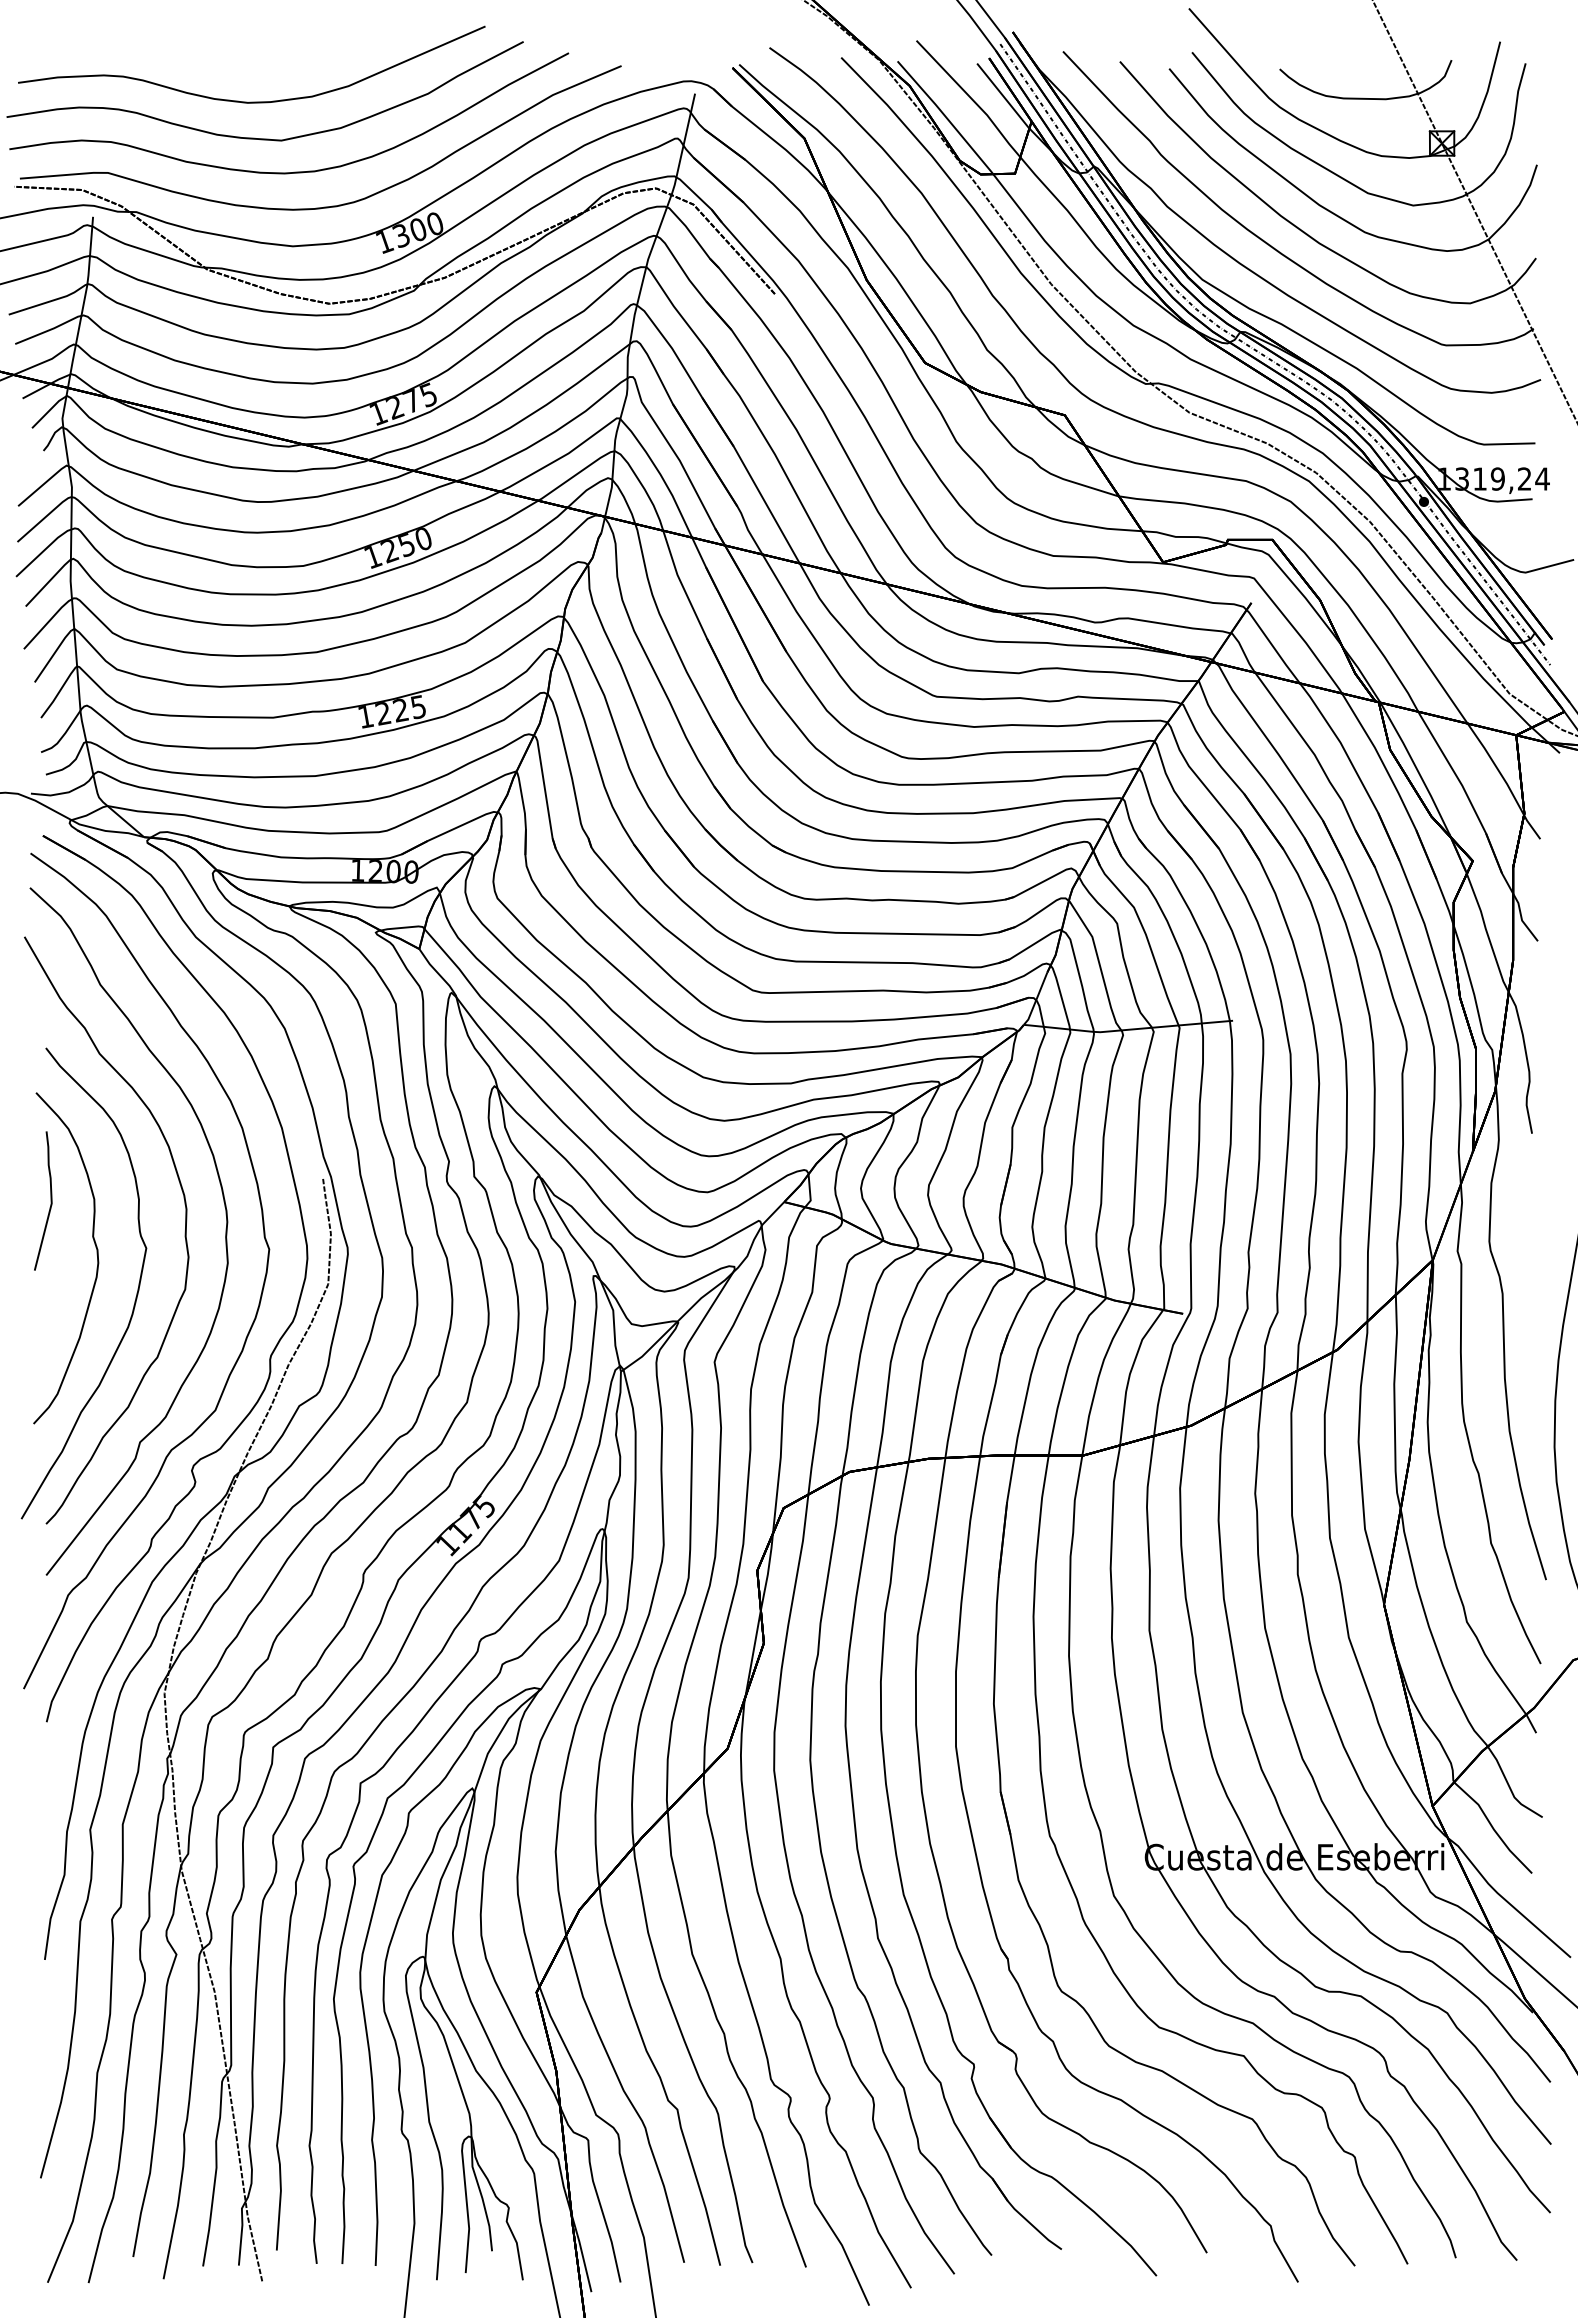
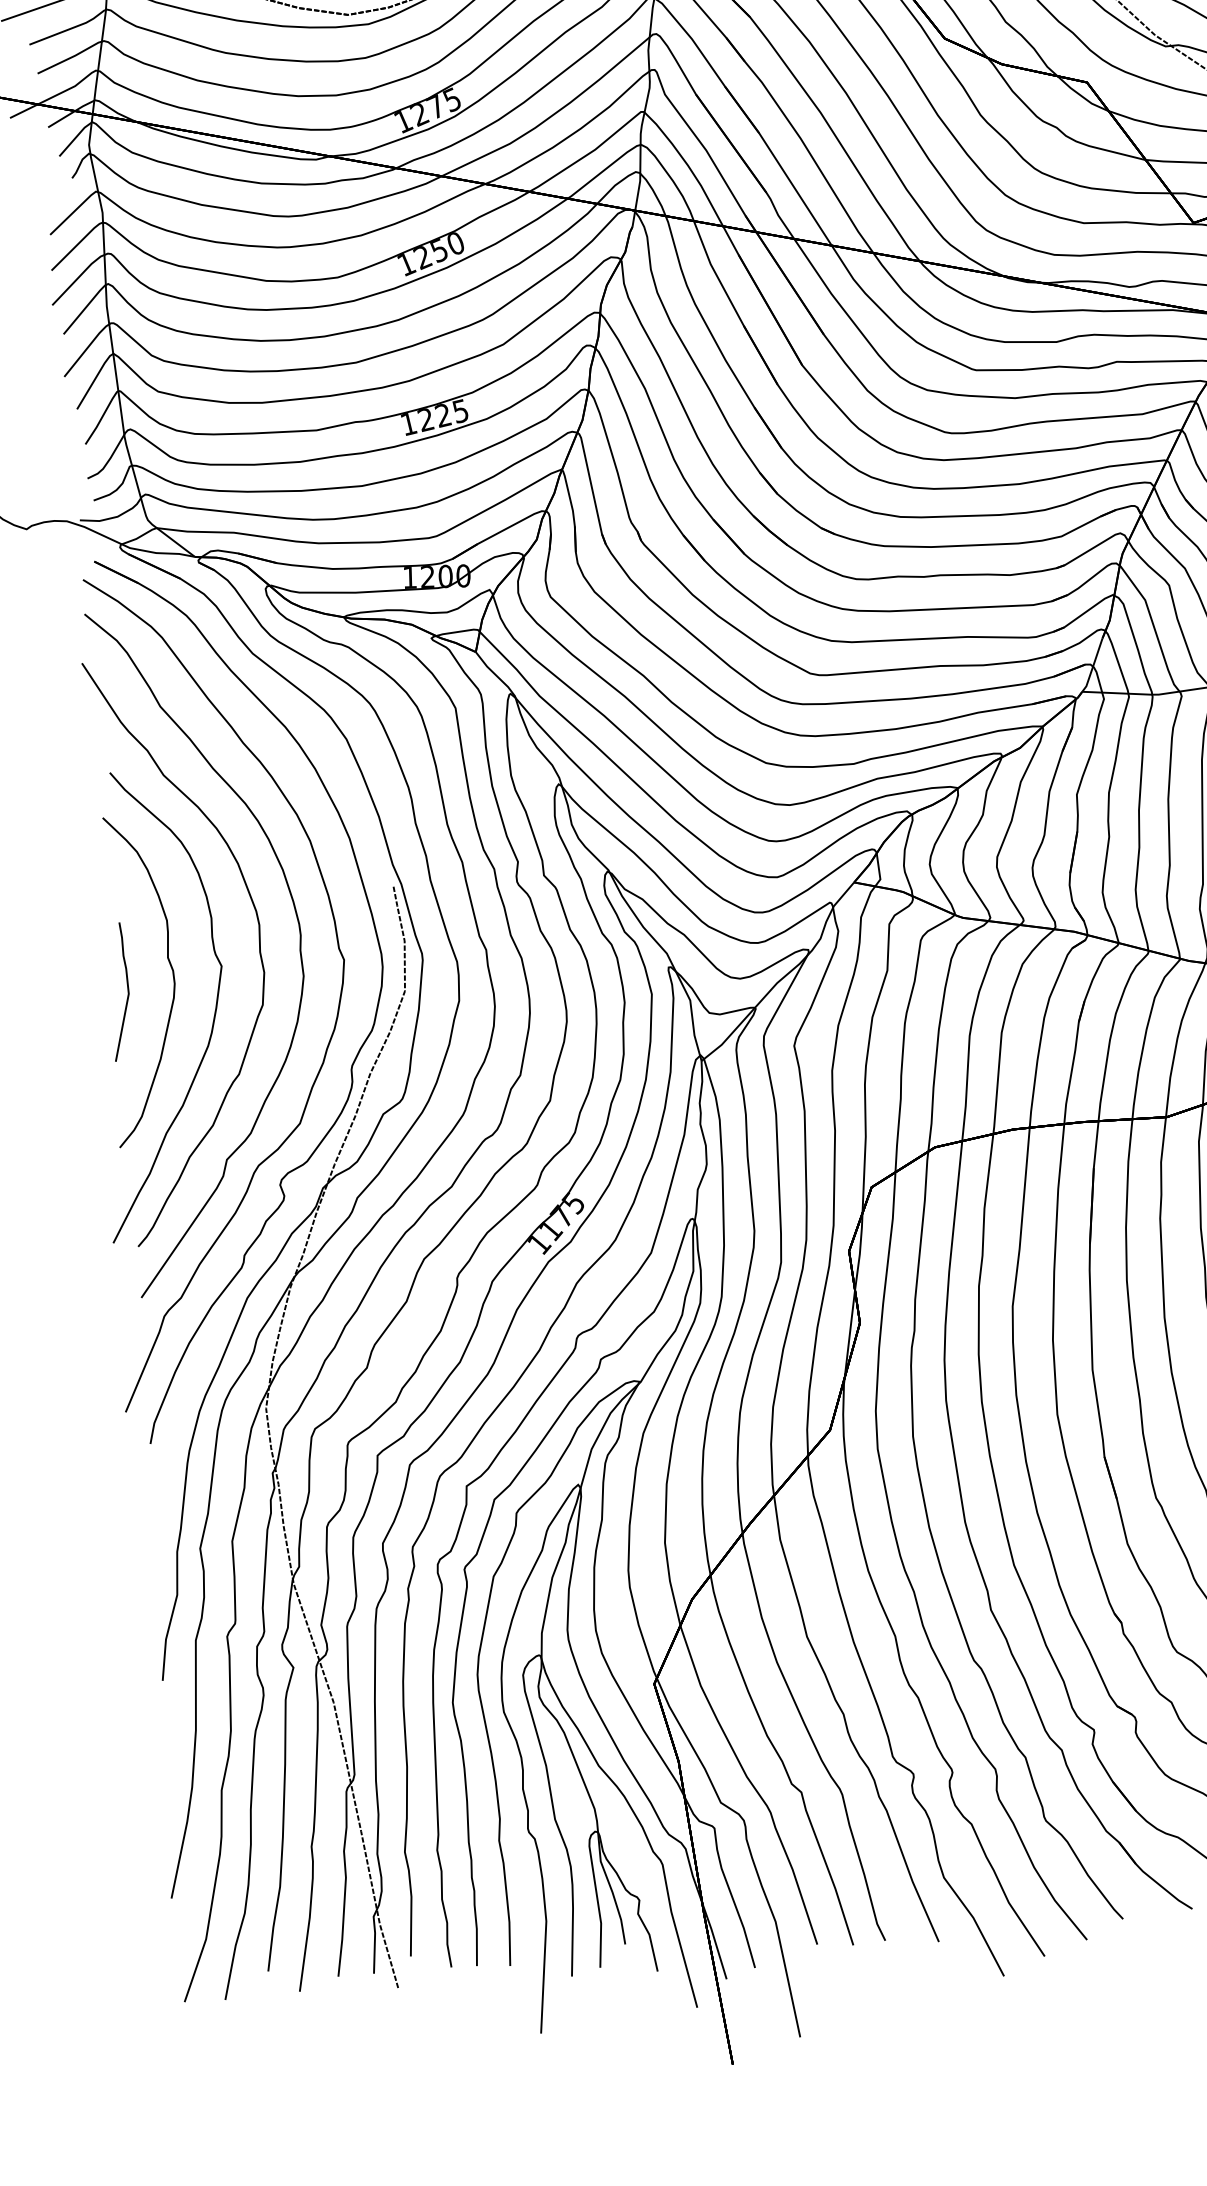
curve: (50, 1200) -> (127, 991), moved

